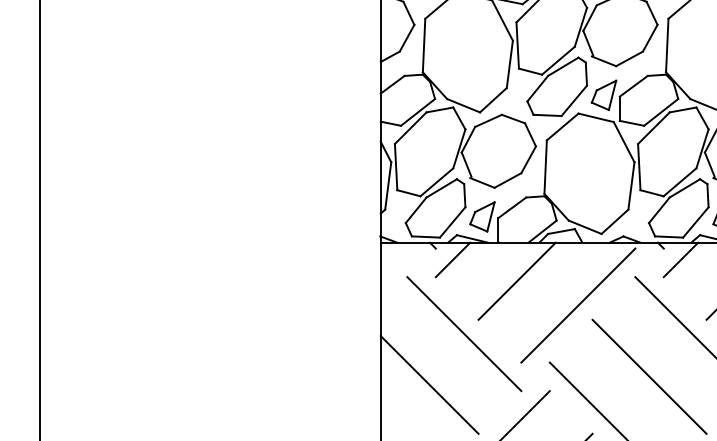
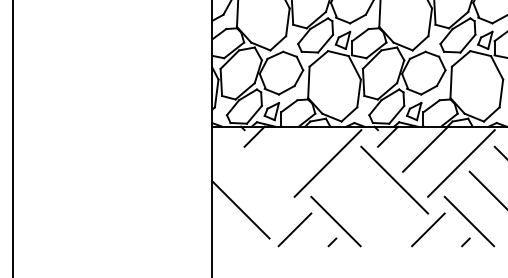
line: (516, 279) -> (291, 148), removed
line: (463, 332) -> (260, 179), removed
line: (649, 375) -> (369, 204), removed

